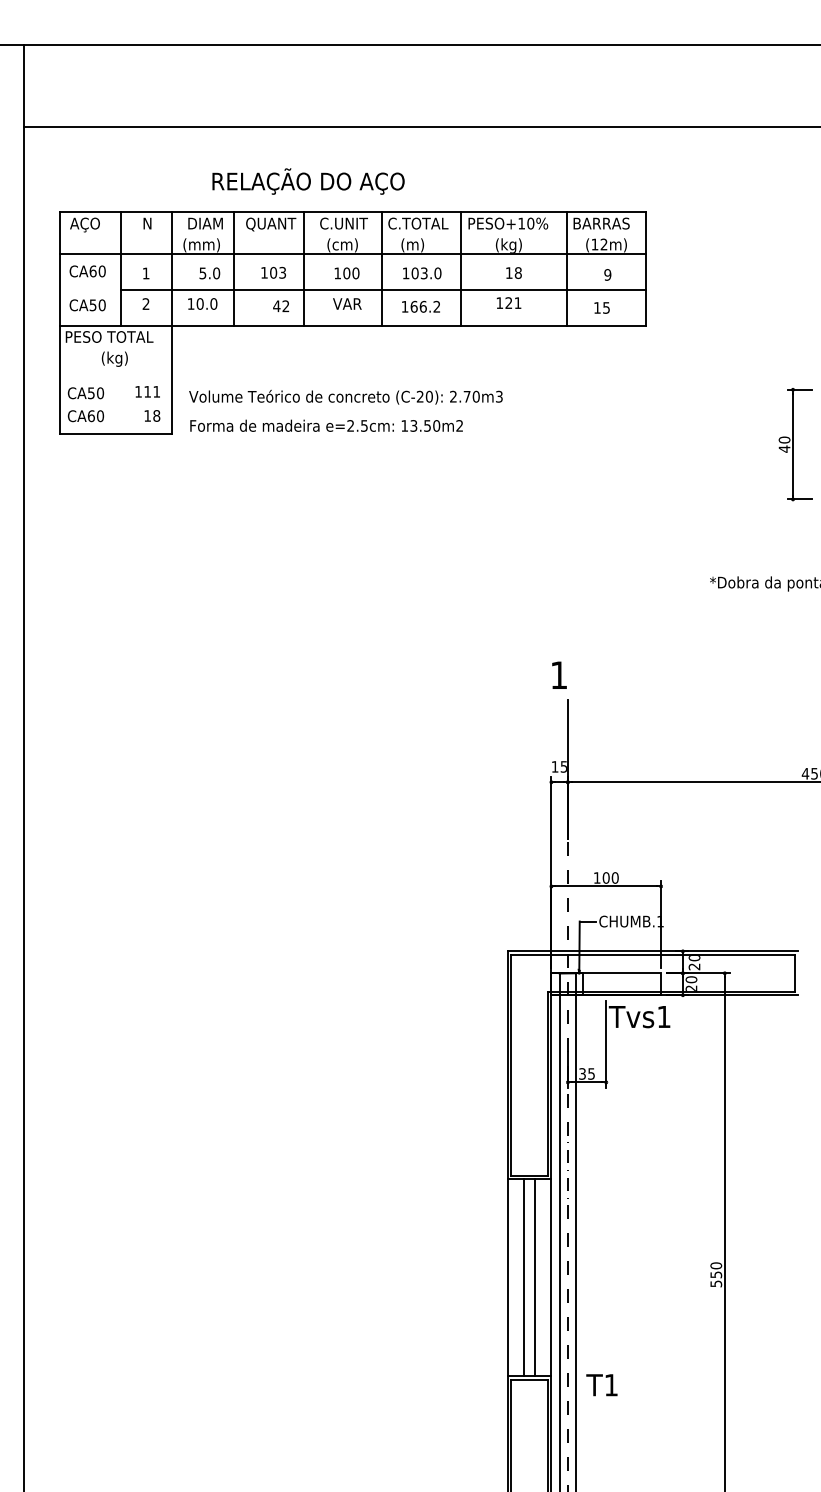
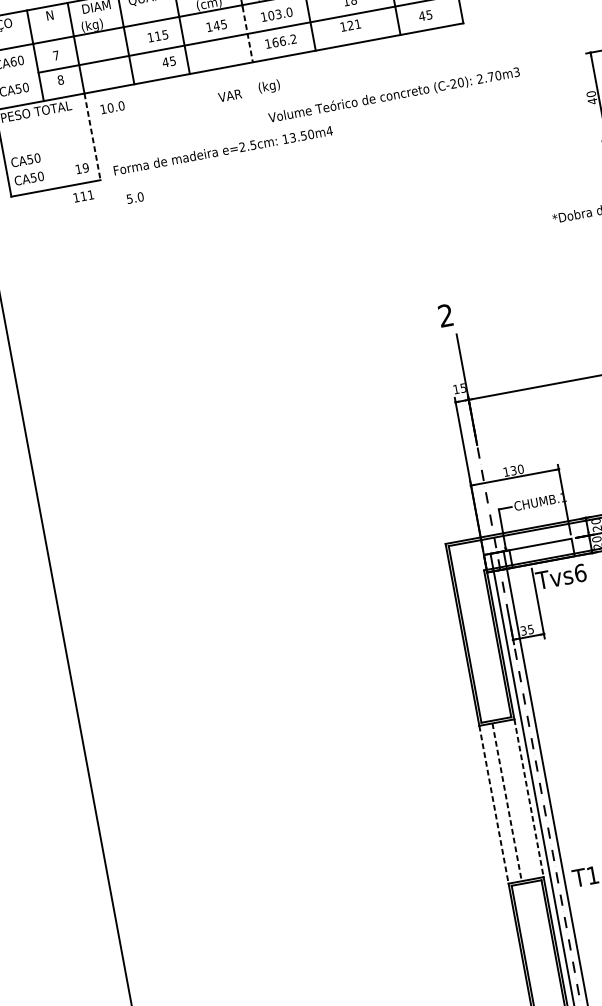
text: (204, 245) -> (98, 24), (mm) -> (kg)
text: (278, 272) -> (161, 35), 103 -> 115
text: (145, 273) -> (55, 55), 1 -> 7
text: (209, 273) -> (135, 198), moved
text: (351, 273) -> (220, 25), 100 -> 145
line: (382, 290) -> (247, 34), solid -> dashed
text: (202, 303) -> (112, 107), moved
text: (347, 303) -> (230, 95), moved
text: (145, 304) -> (60, 80), 2 -> 8
text: (285, 306) -> (172, 61), 42 -> 45
text: (597, 307) -> (422, 15), 15 -> 45
text: (114, 358) -> (269, 86), moved
line: (171, 380) -> (92, 137), solid -> dashed
text: (147, 391) -> (83, 196), moved
text: (345, 396) -> (393, 94), moved
text: (156, 415) -> (85, 167), 18 -> 19
text: (90, 416) -> (32, 178), CA60 -> CA50
text: (459, 425) -> (329, 130), 13.50m2 -> 13.50m4
text: (558, 674) -> (445, 315), 1 -> 2
text: (605, 877) -> (512, 470), 100 -> 130
text: (663, 1016) -> (579, 572), Tvs1 -> Tvs6
line: (507, 1277) -> (493, 804), solid -> dashed
line: (524, 1277) -> (507, 802), solid -> dashed
line: (534, 1277) -> (515, 800), removed
line: (551, 1277) -> (529, 798), solid -> dashed

